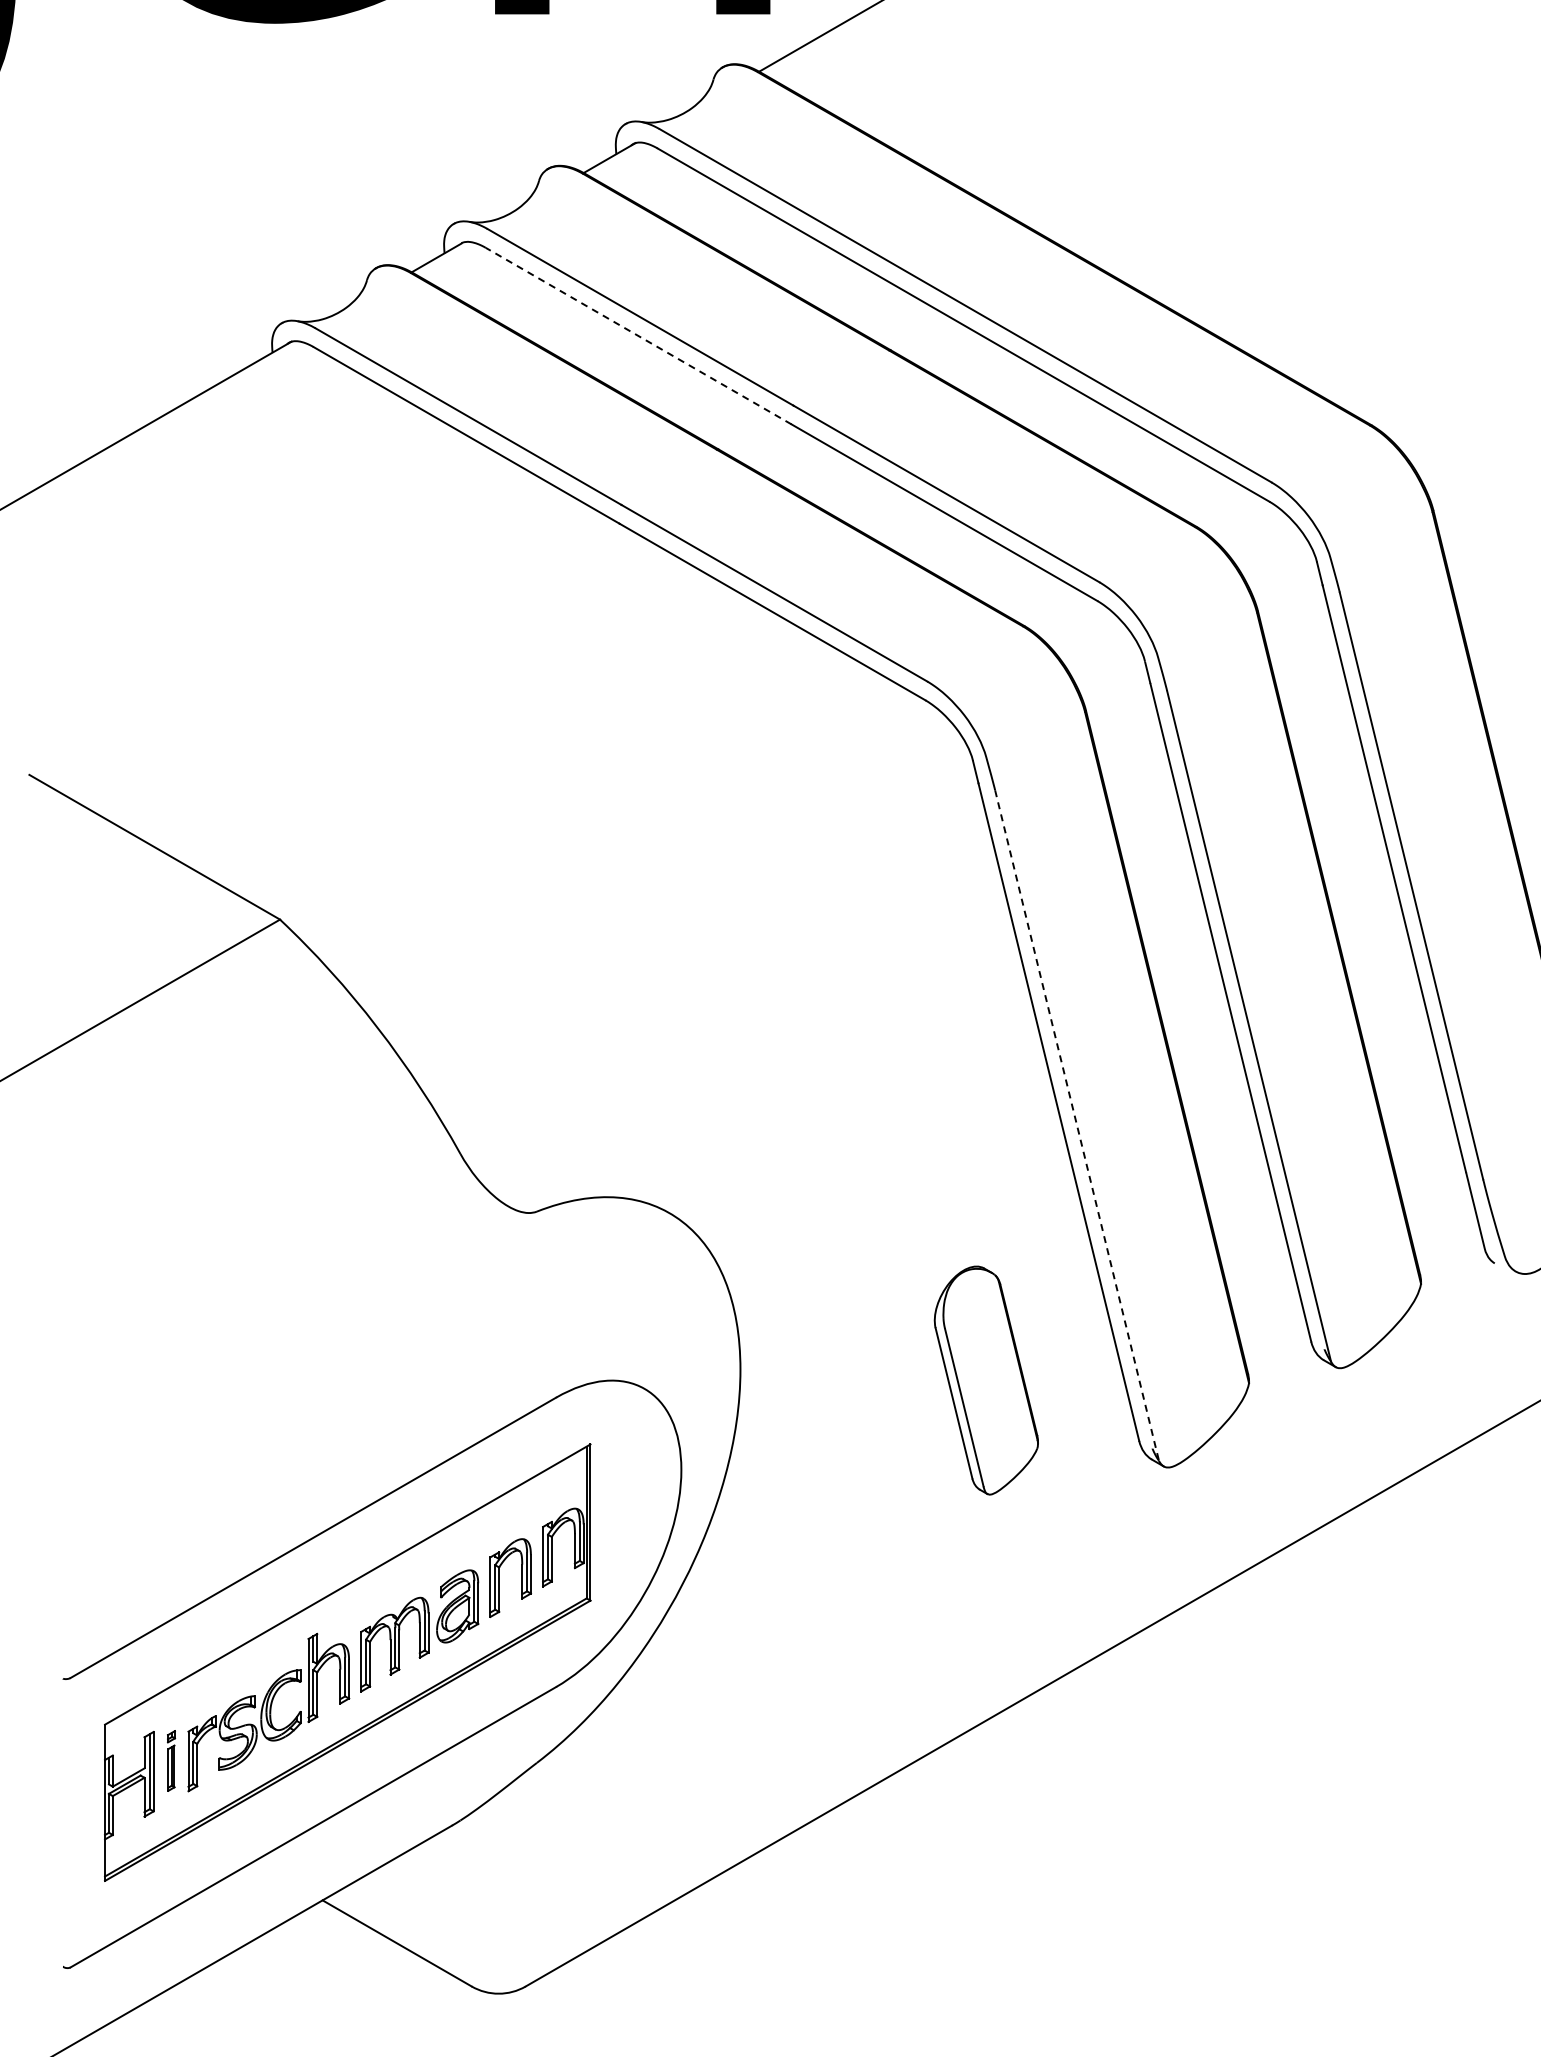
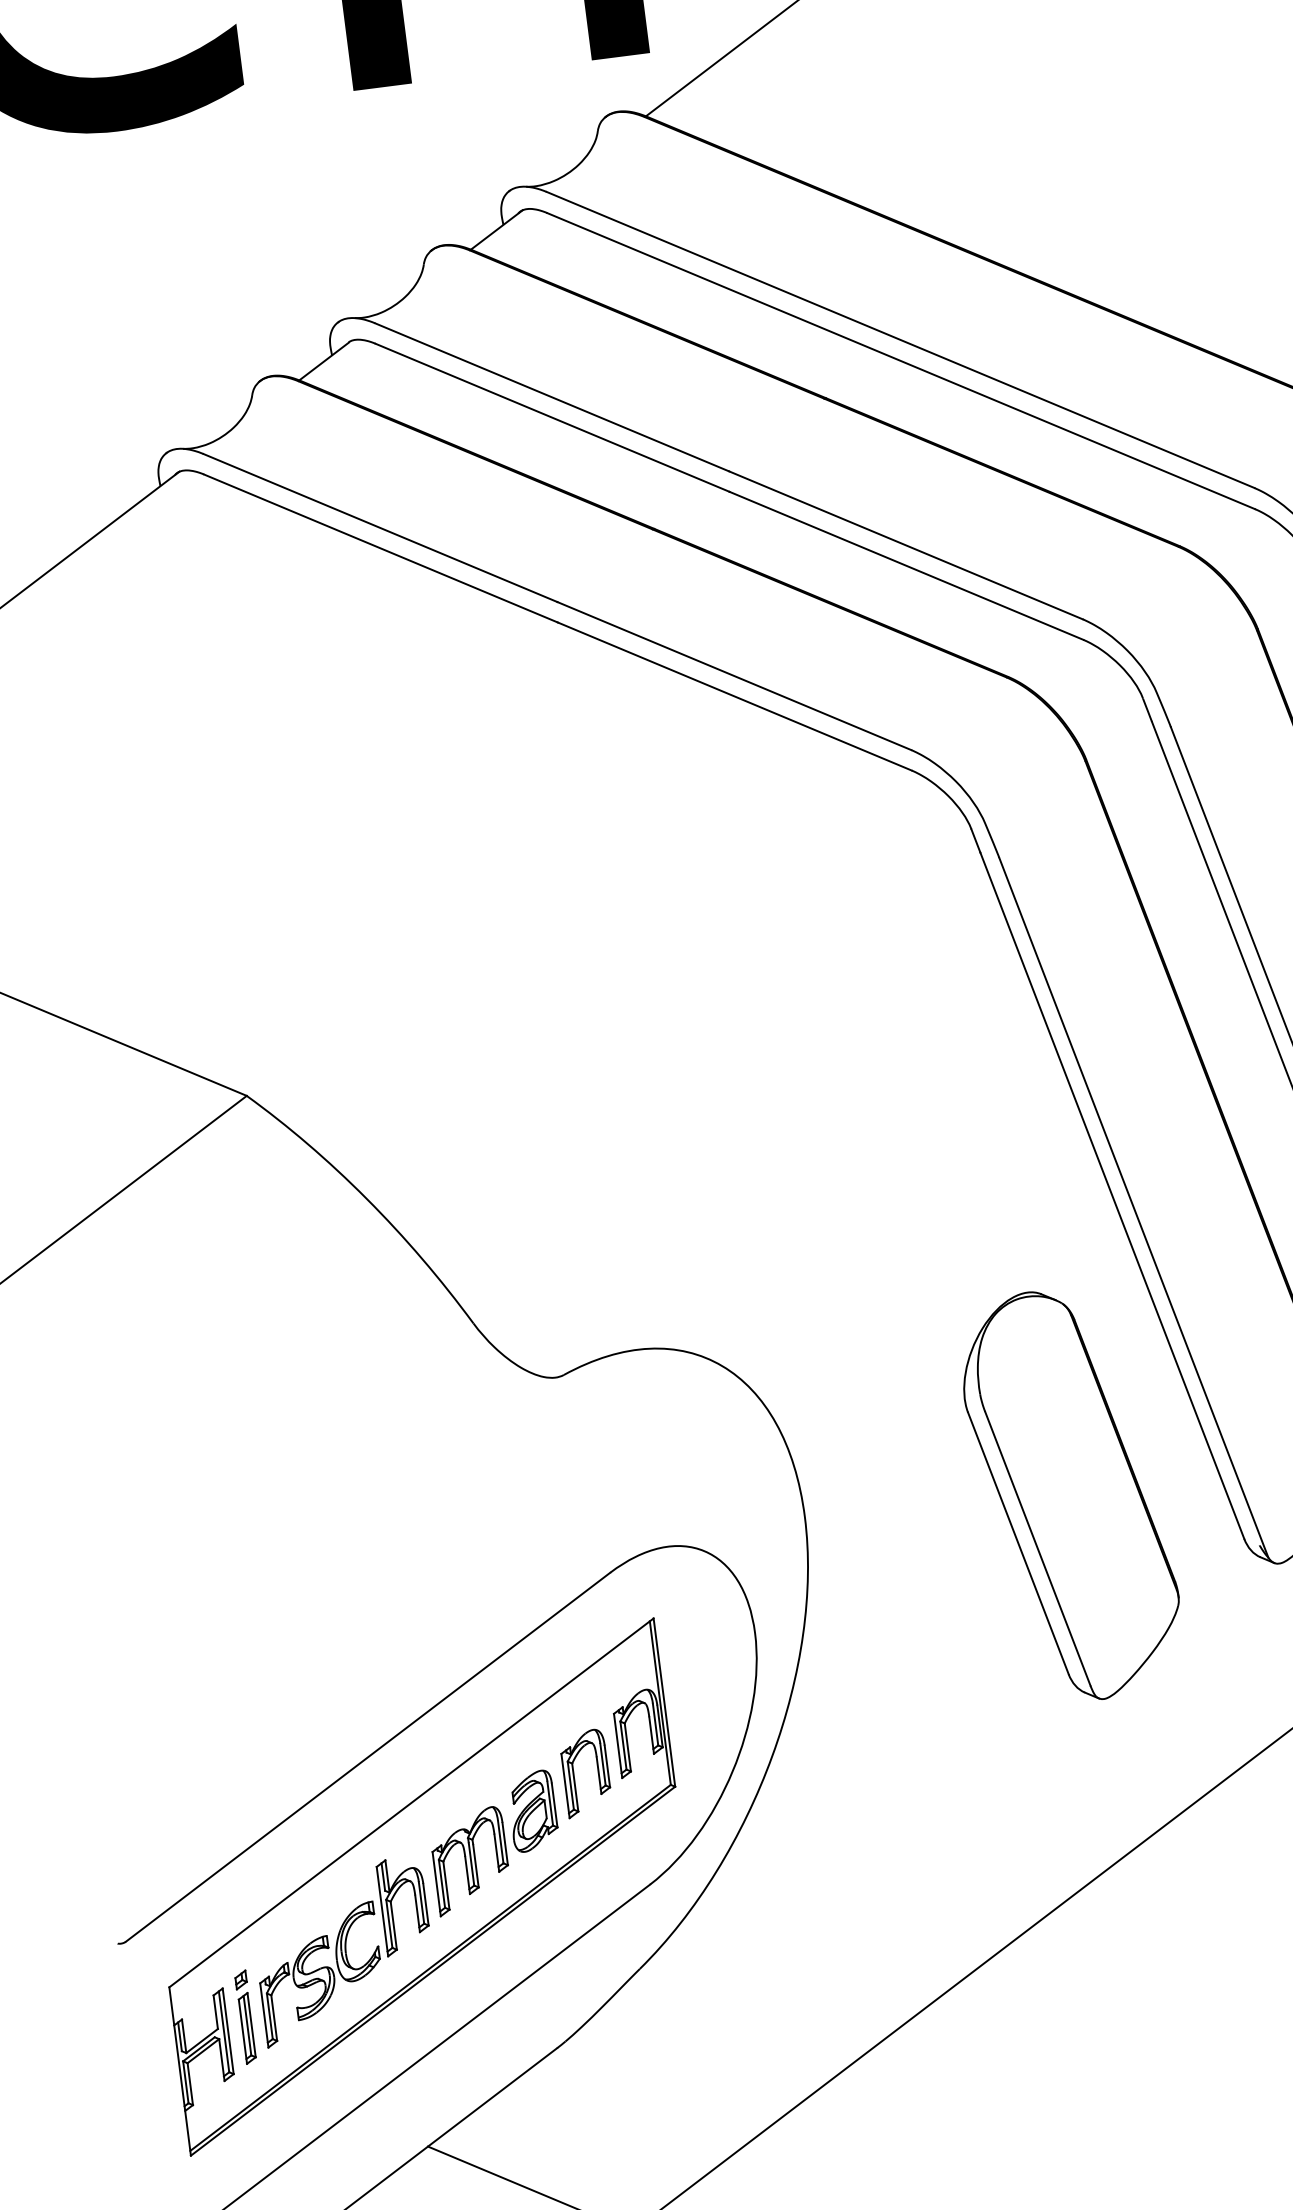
line: (638, 336) -> (552, 418), dashed -> solid
line: (1077, 1126) -> (1134, 1208), dashed -> solid
part: (986, 1380) -> (1071, 1494), size x1.67
part: (171, 1760) -> (245, 2016), size x1.43

